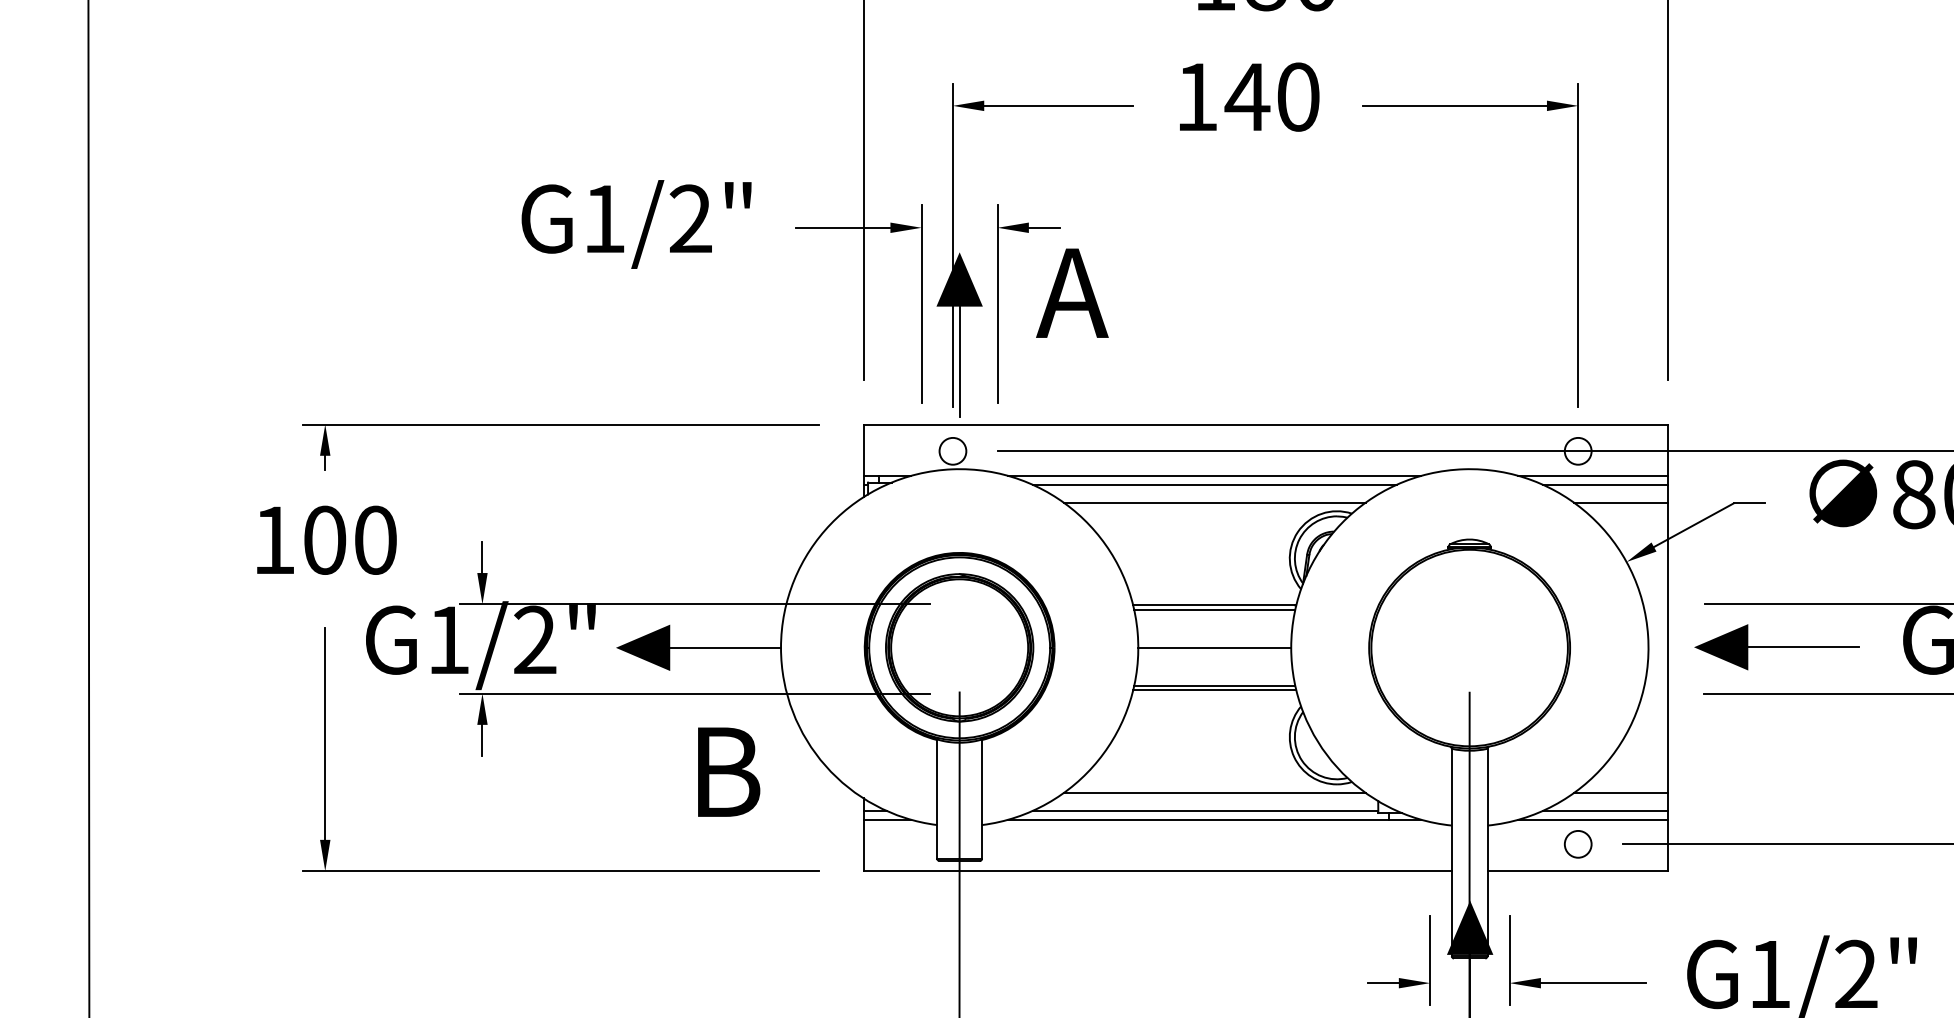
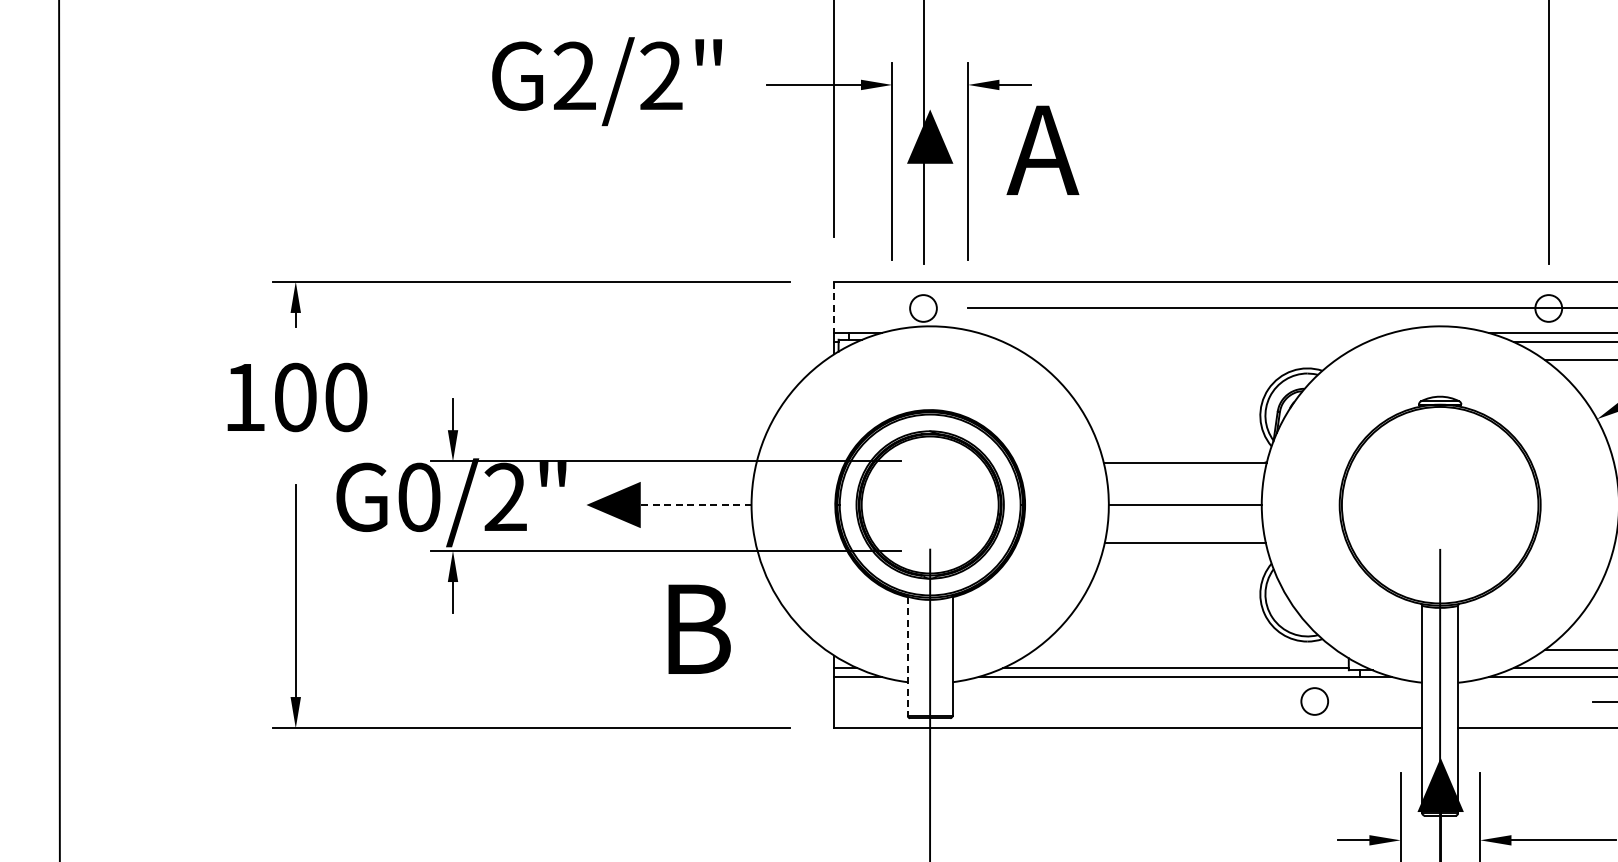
text: (604, 218) -> (575, 75), G1/2" -> G2/2"
line: (959, 361) -> (930, 218), removed
line: (863, 450) -> (834, 307), solid -> dashed
line: (1214, 475) -> (1185, 332), removed
line: (1214, 484) -> (1185, 341), removed
line: (1214, 502) -> (1185, 359), removed
line: (1214, 609) -> (1185, 466), removed
text: (448, 639) -> (419, 496), G1/2" -> G0/2"
line: (725, 647) -> (696, 504), solid -> dashed
line: (1214, 690) -> (1185, 547), removed
line: (1214, 792) -> (1185, 649), removed
line: (937, 799) -> (908, 656), solid -> dashed
circle: (1577, 844) -> (1314, 701), moved

